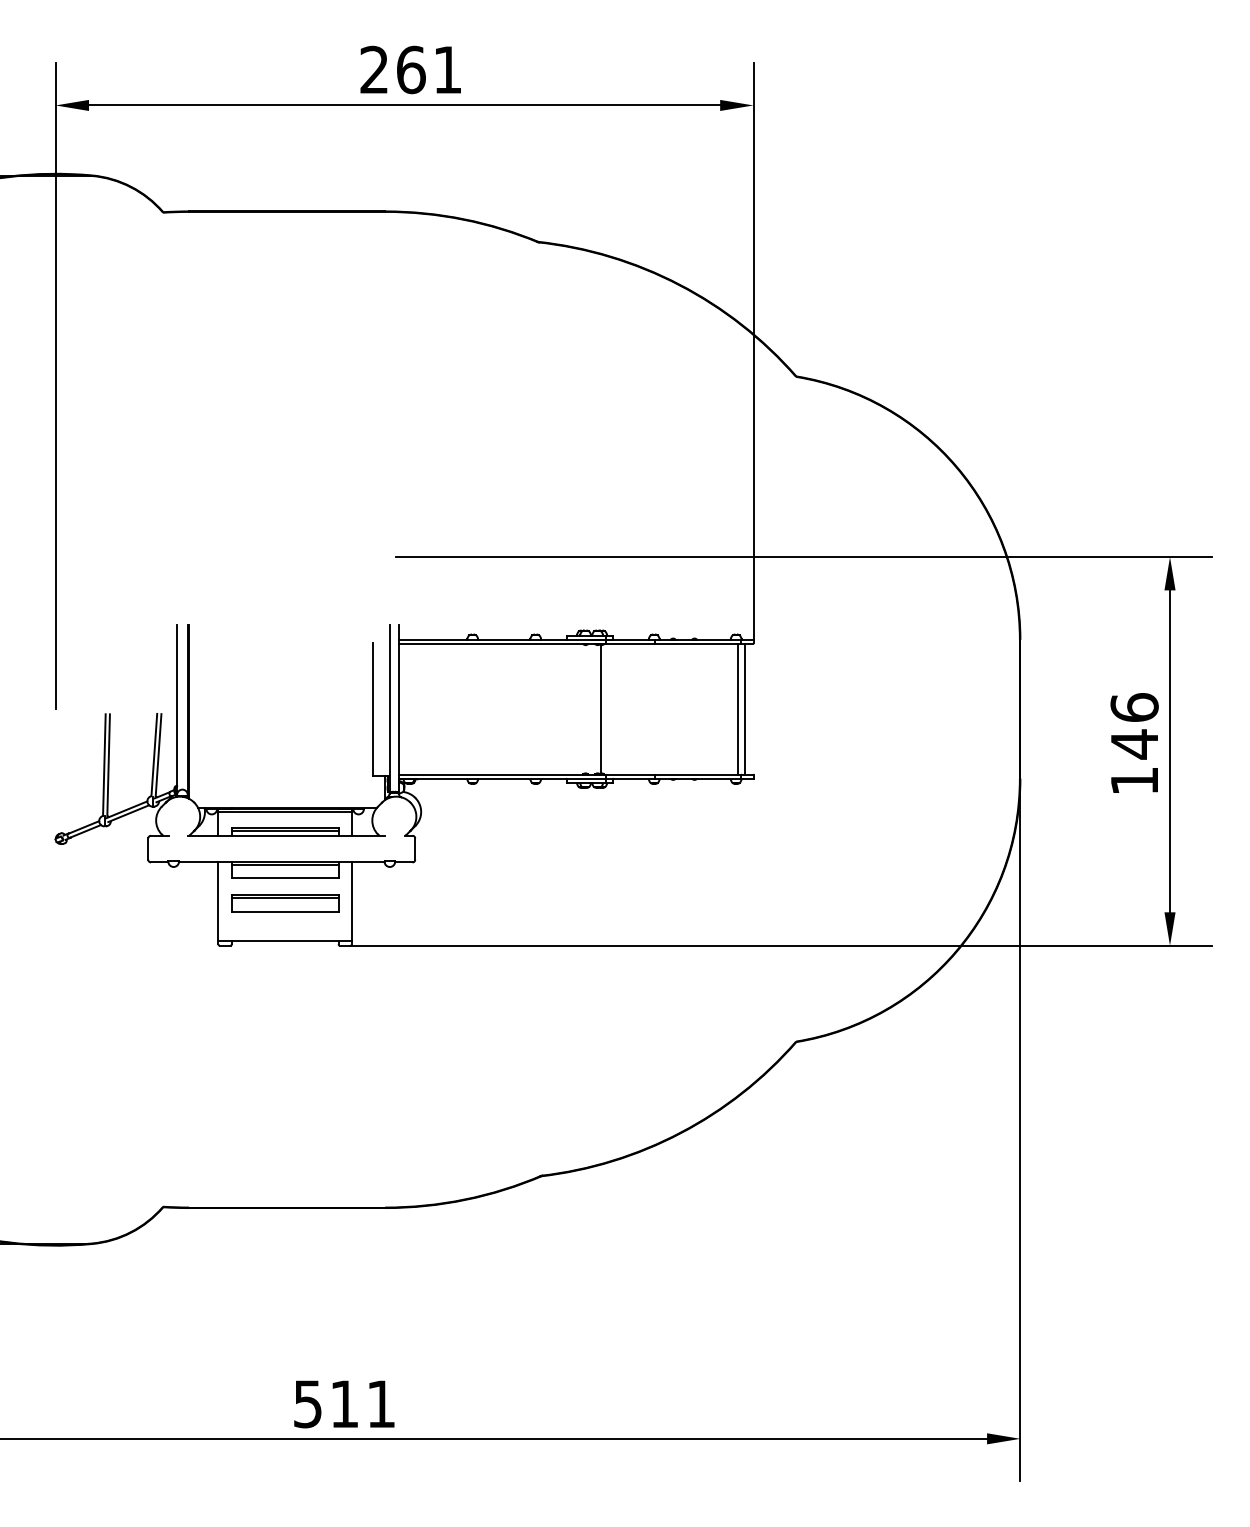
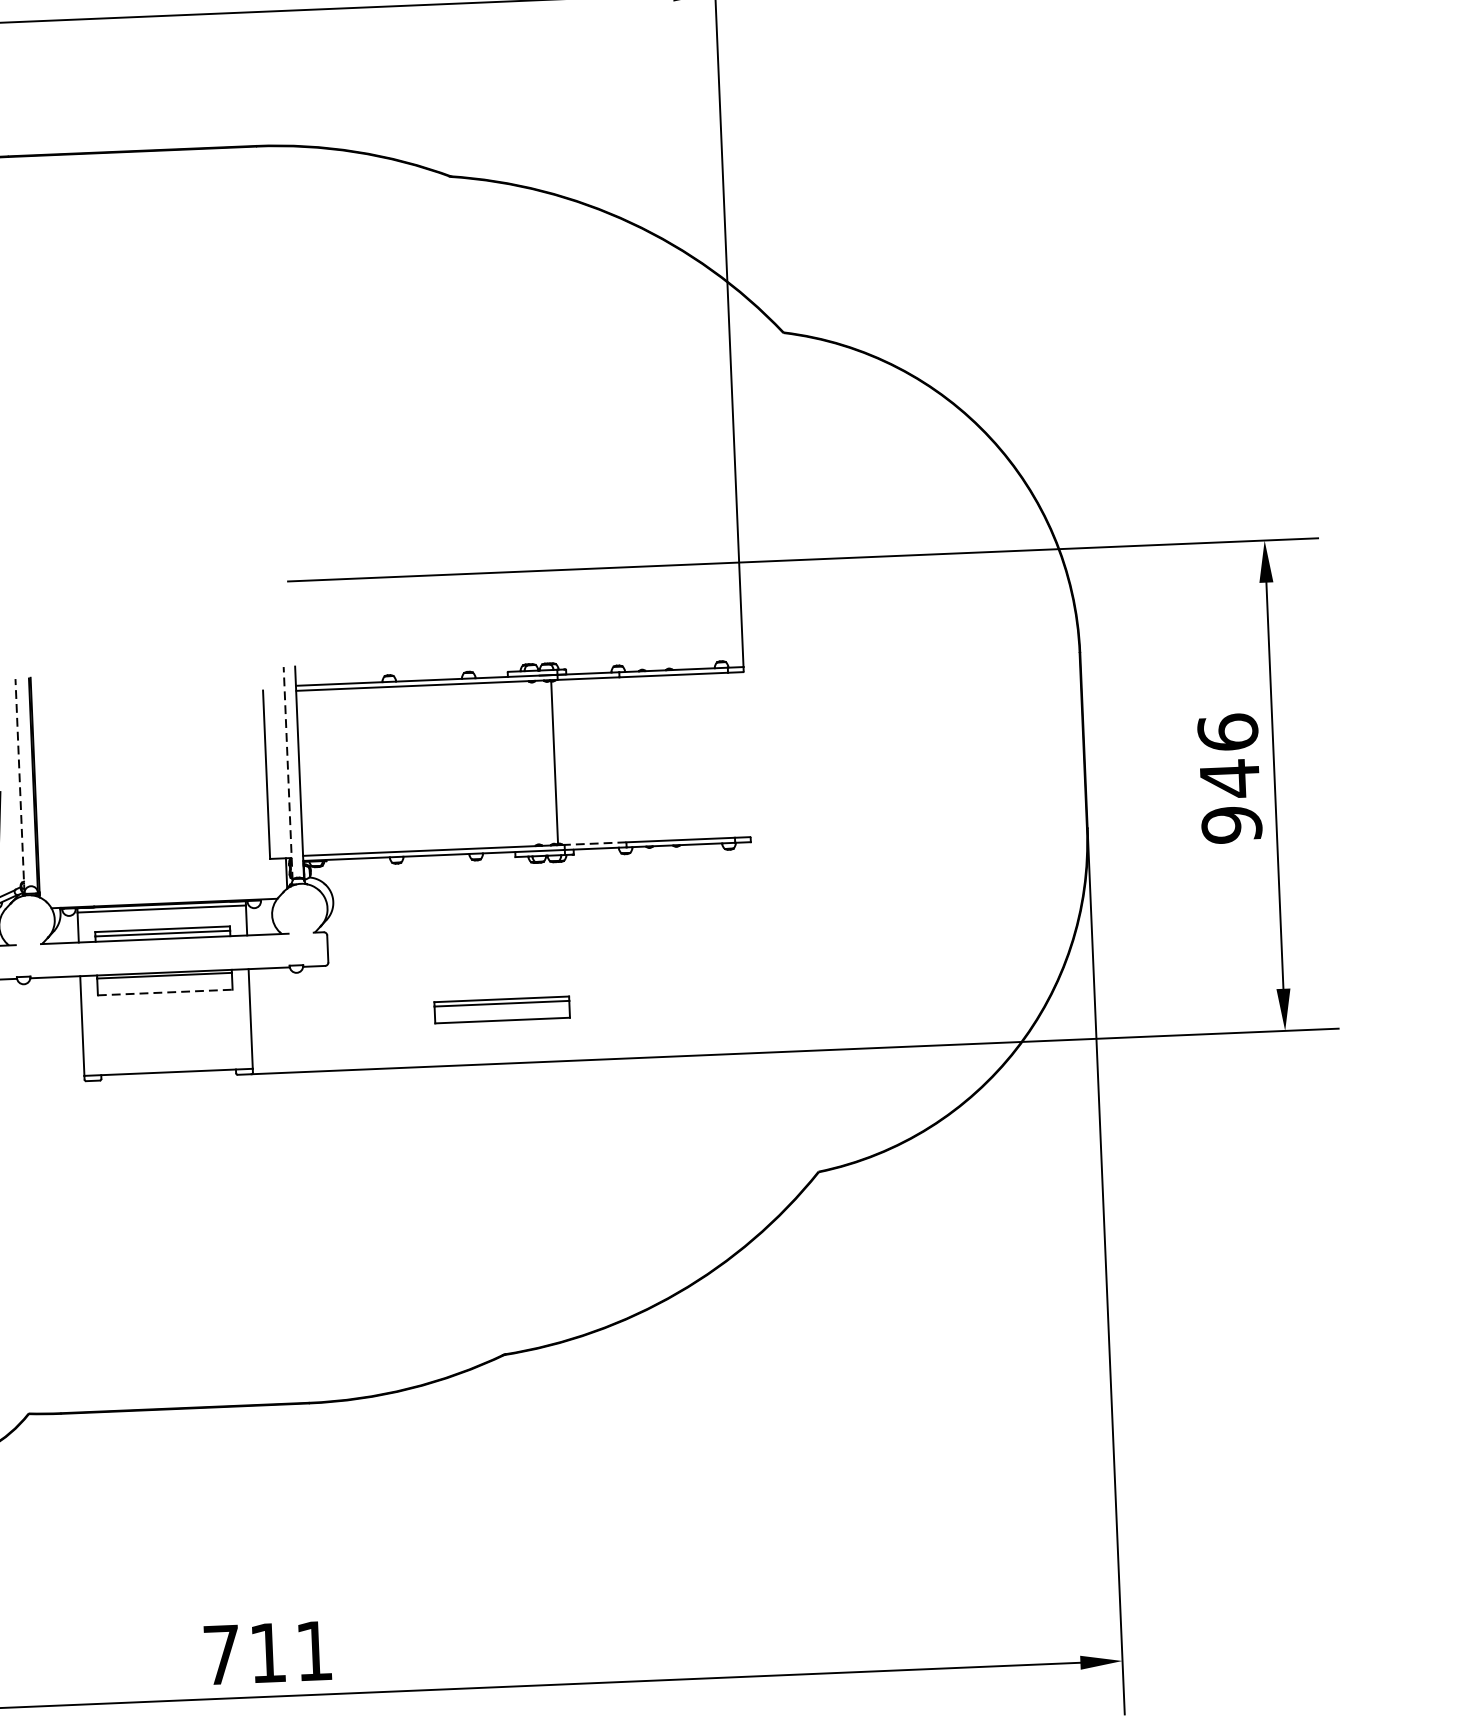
line: (737, 708) -> (726, 754), removed
line: (745, 708) -> (737, 754), removed
line: (389, 709) -> (287, 774), solid -> dashed
line: (177, 710) -> (20, 786), solid -> dashed
line: (630, 774) -> (595, 843), solid -> dashed
text: (1134, 780) -> (1231, 824), 146 -> 946
line: (285, 878) -> (165, 992), solid -> dashed
part: (285, 903) -> (502, 1010), moved
text: (307, 1404) -> (221, 1655), 511 -> 711

